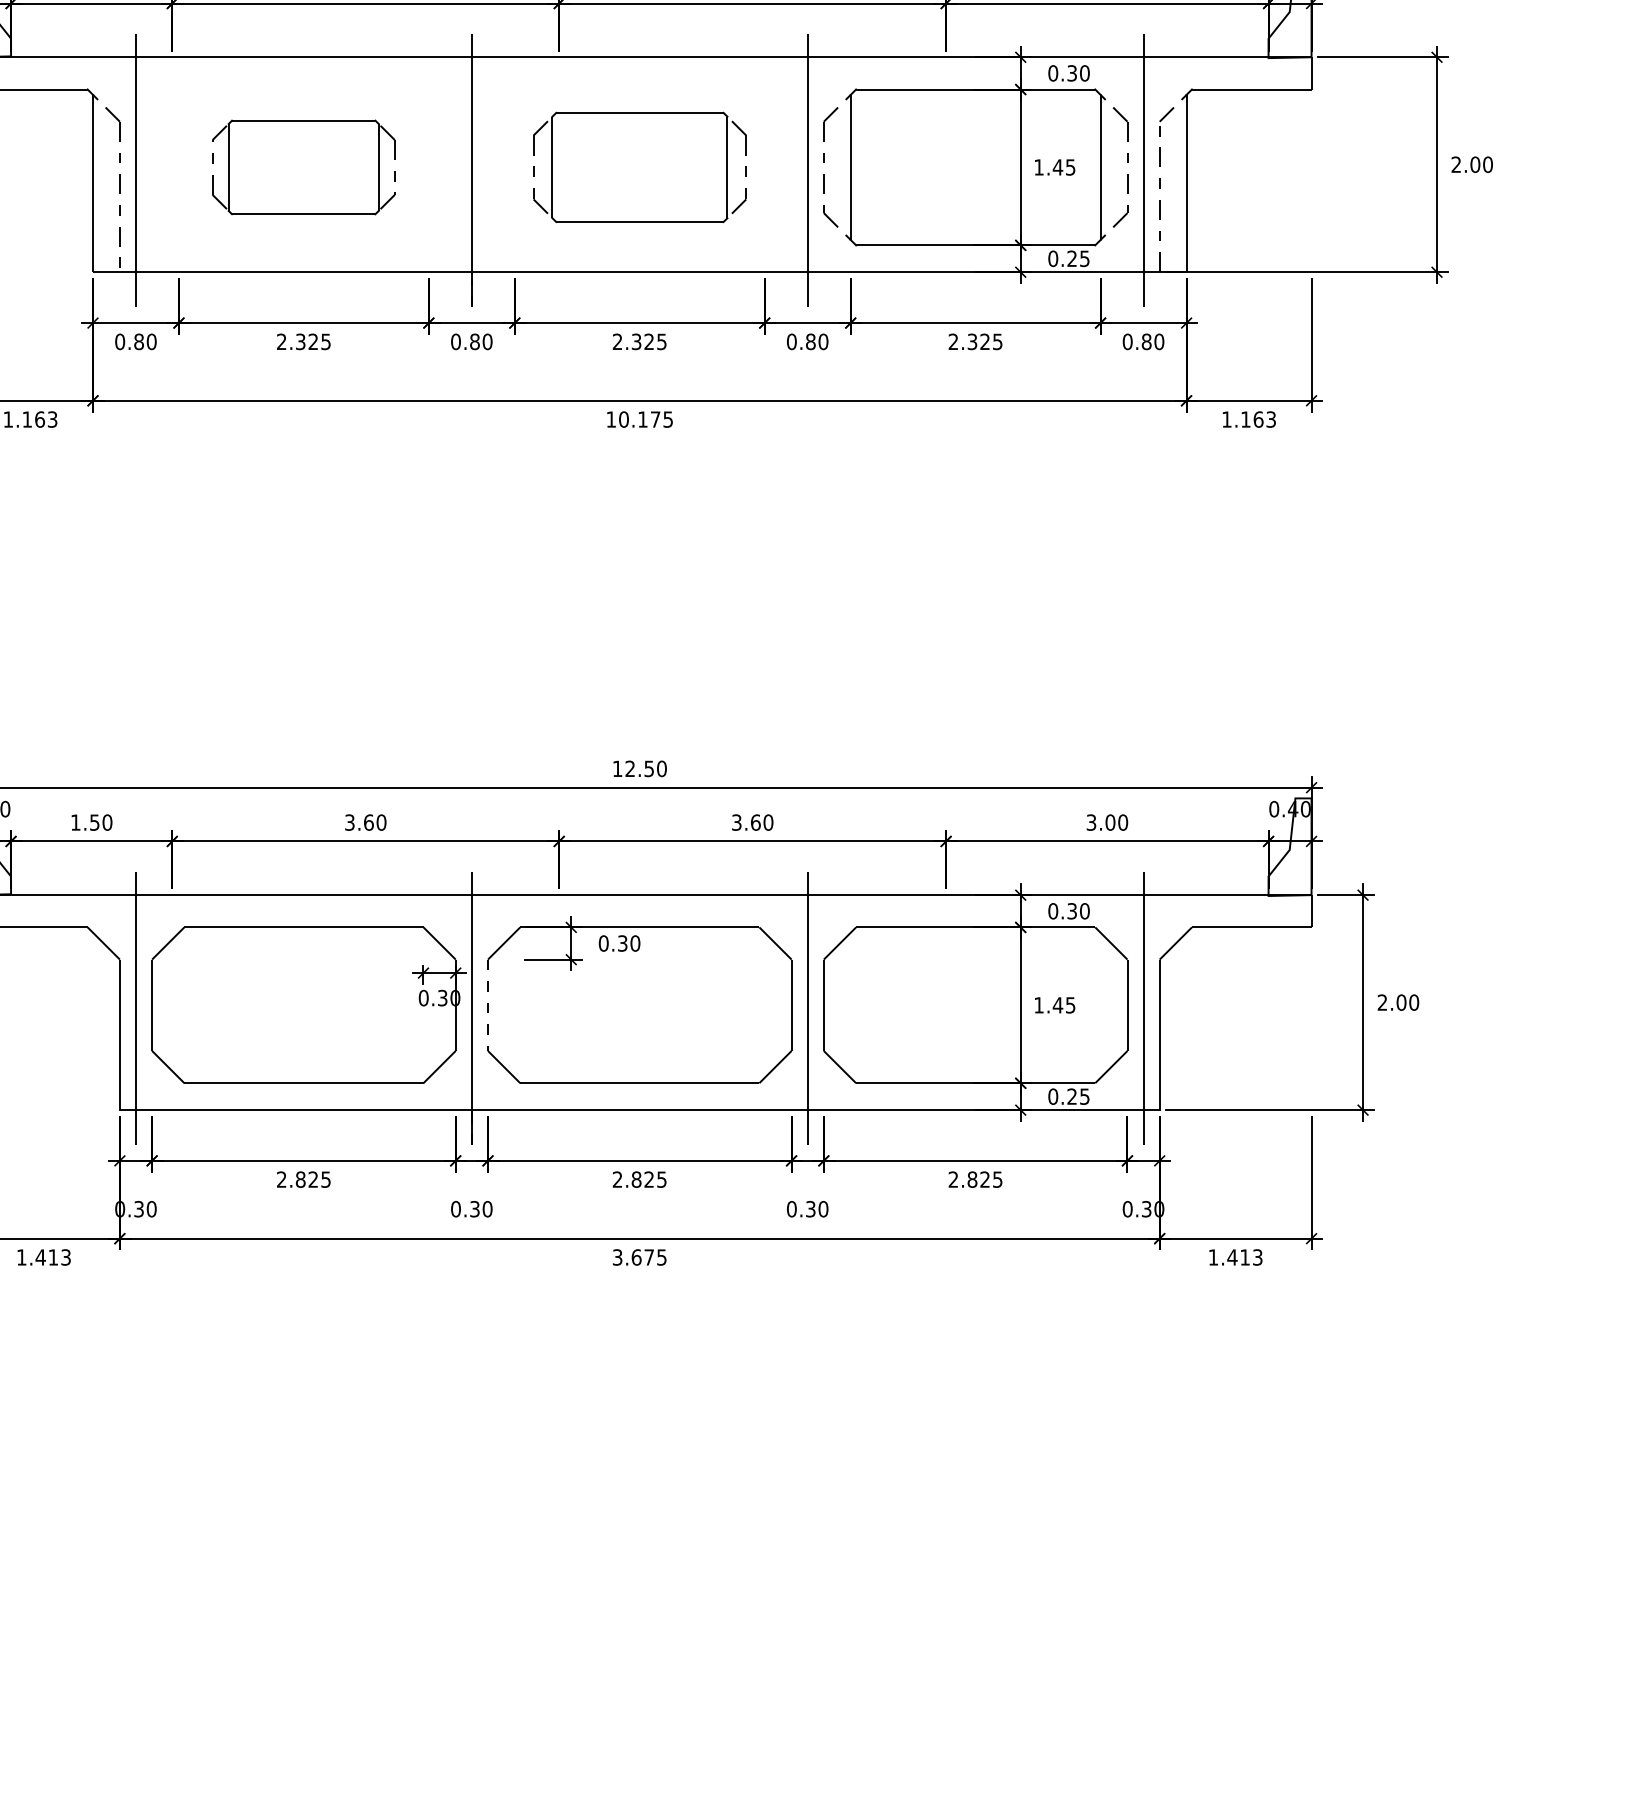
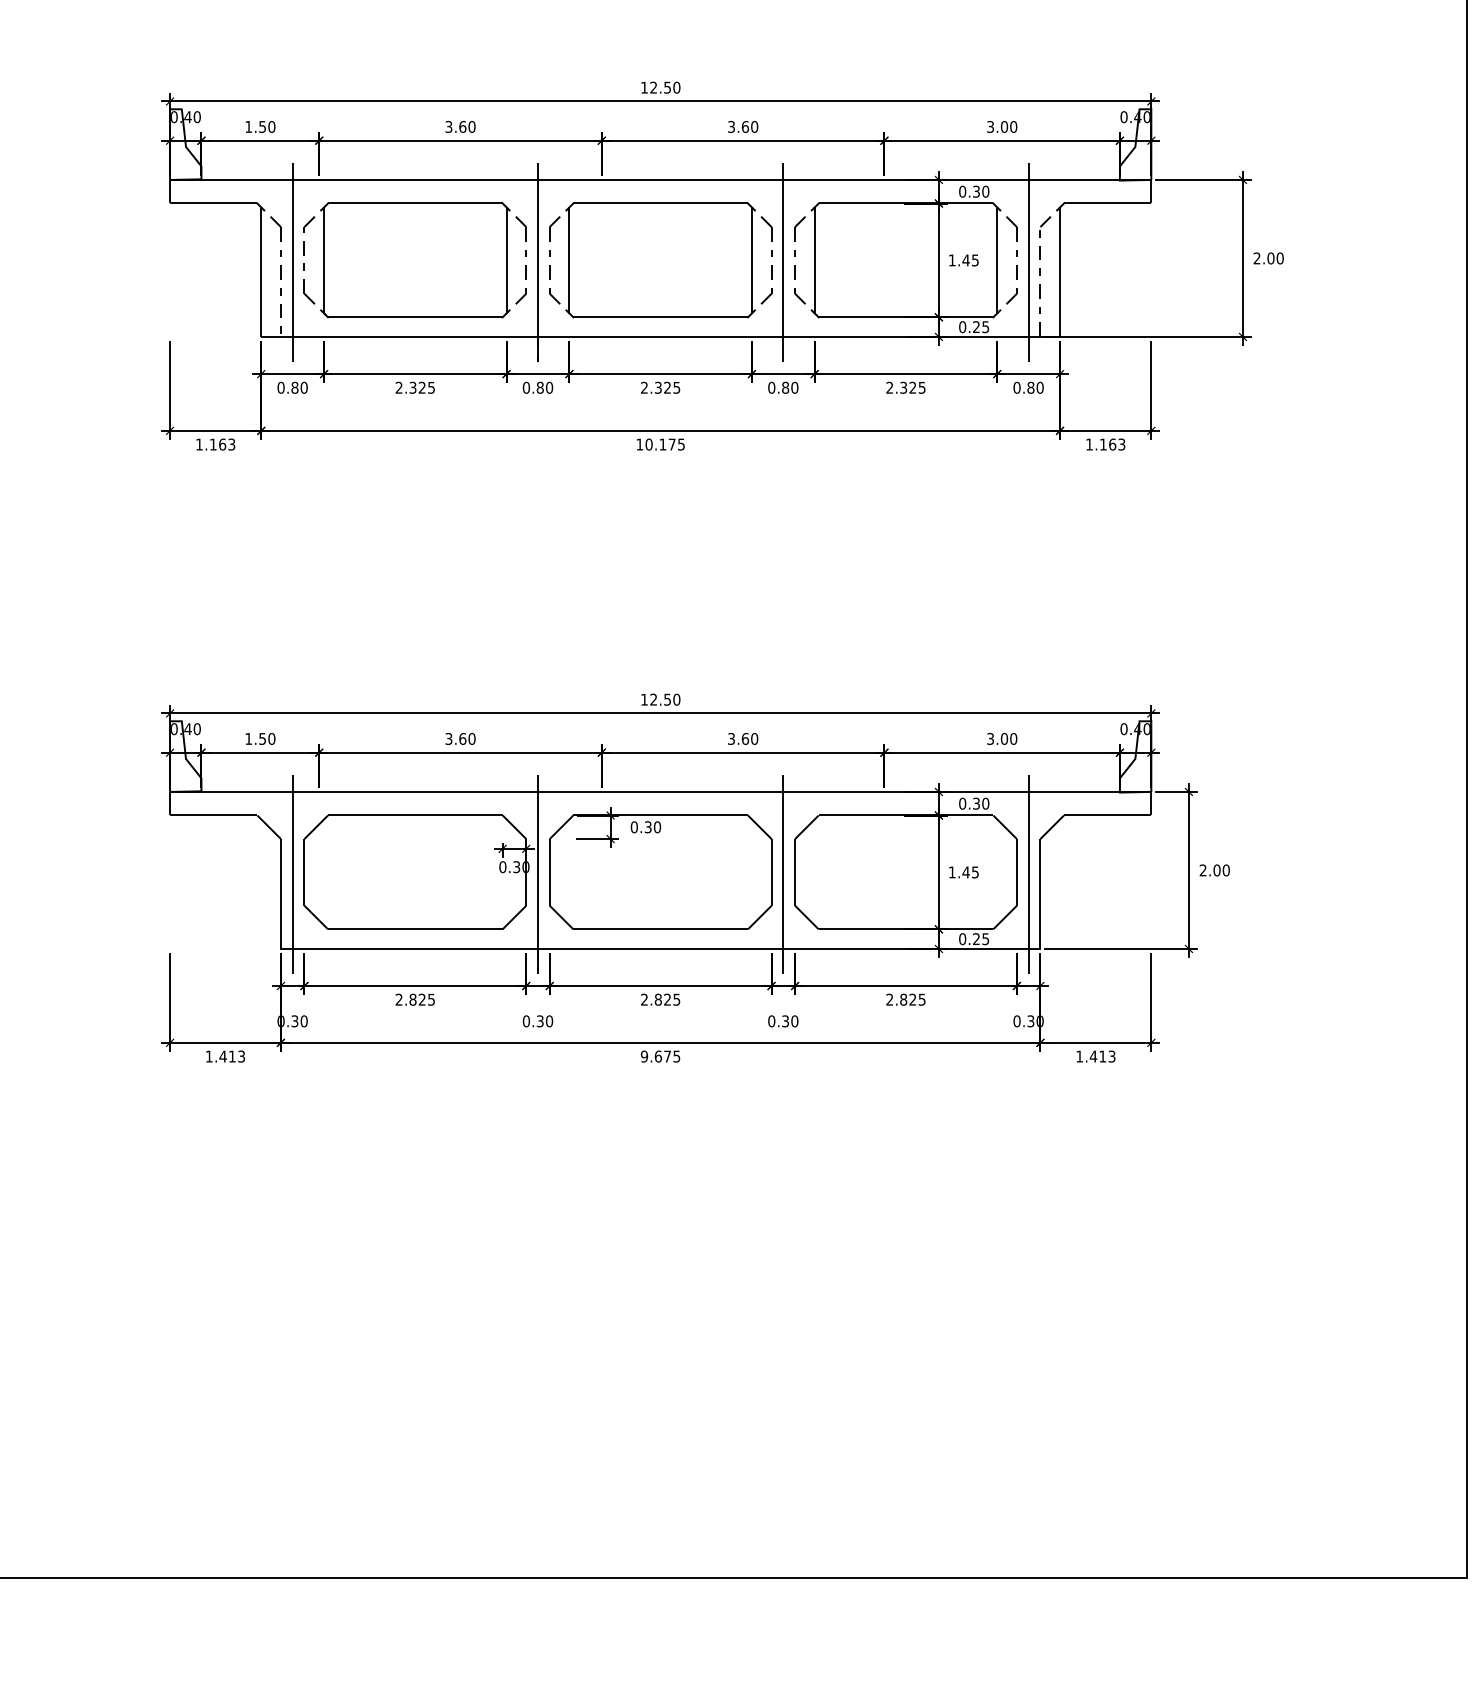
part: (302, 167) -> (414, 260), size x1.67
part: (639, 167) -> (660, 260), size x1.43
line: (487, 1005) -> (549, 872), dashed -> solid
text: (617, 1257) -> (644, 1056), 3.675 -> 9.675

